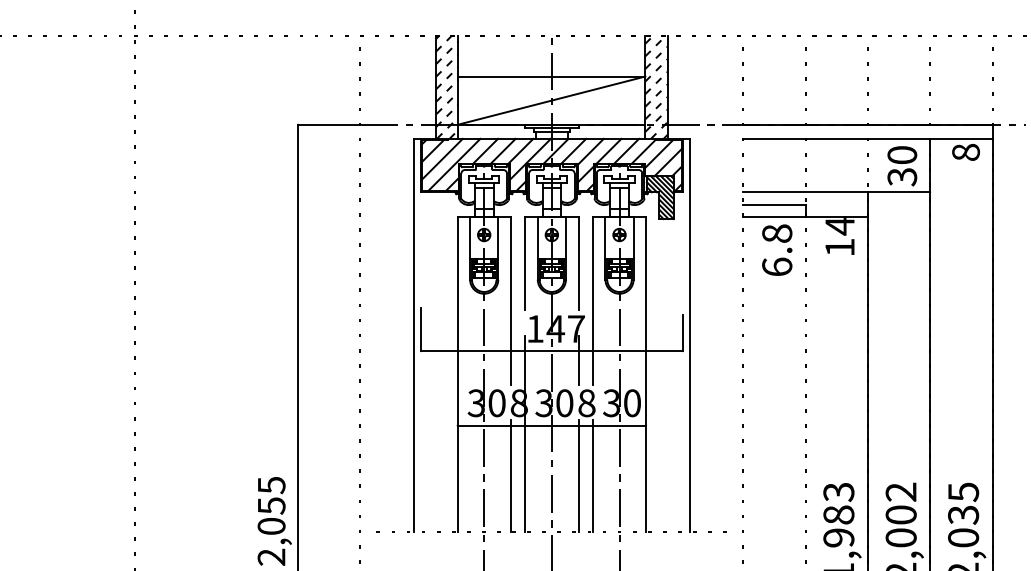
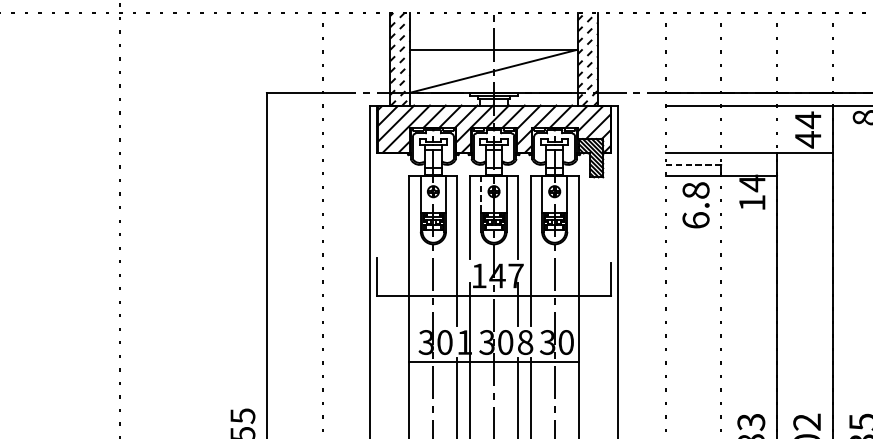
text: (902, 166) -> (808, 130), 30 -> 44
line: (773, 205) -> (692, 165), solid -> dashed
line: (537, 237) -> (481, 193), solid -> dashed
text: (518, 403) -> (464, 342), 8 -> 1

